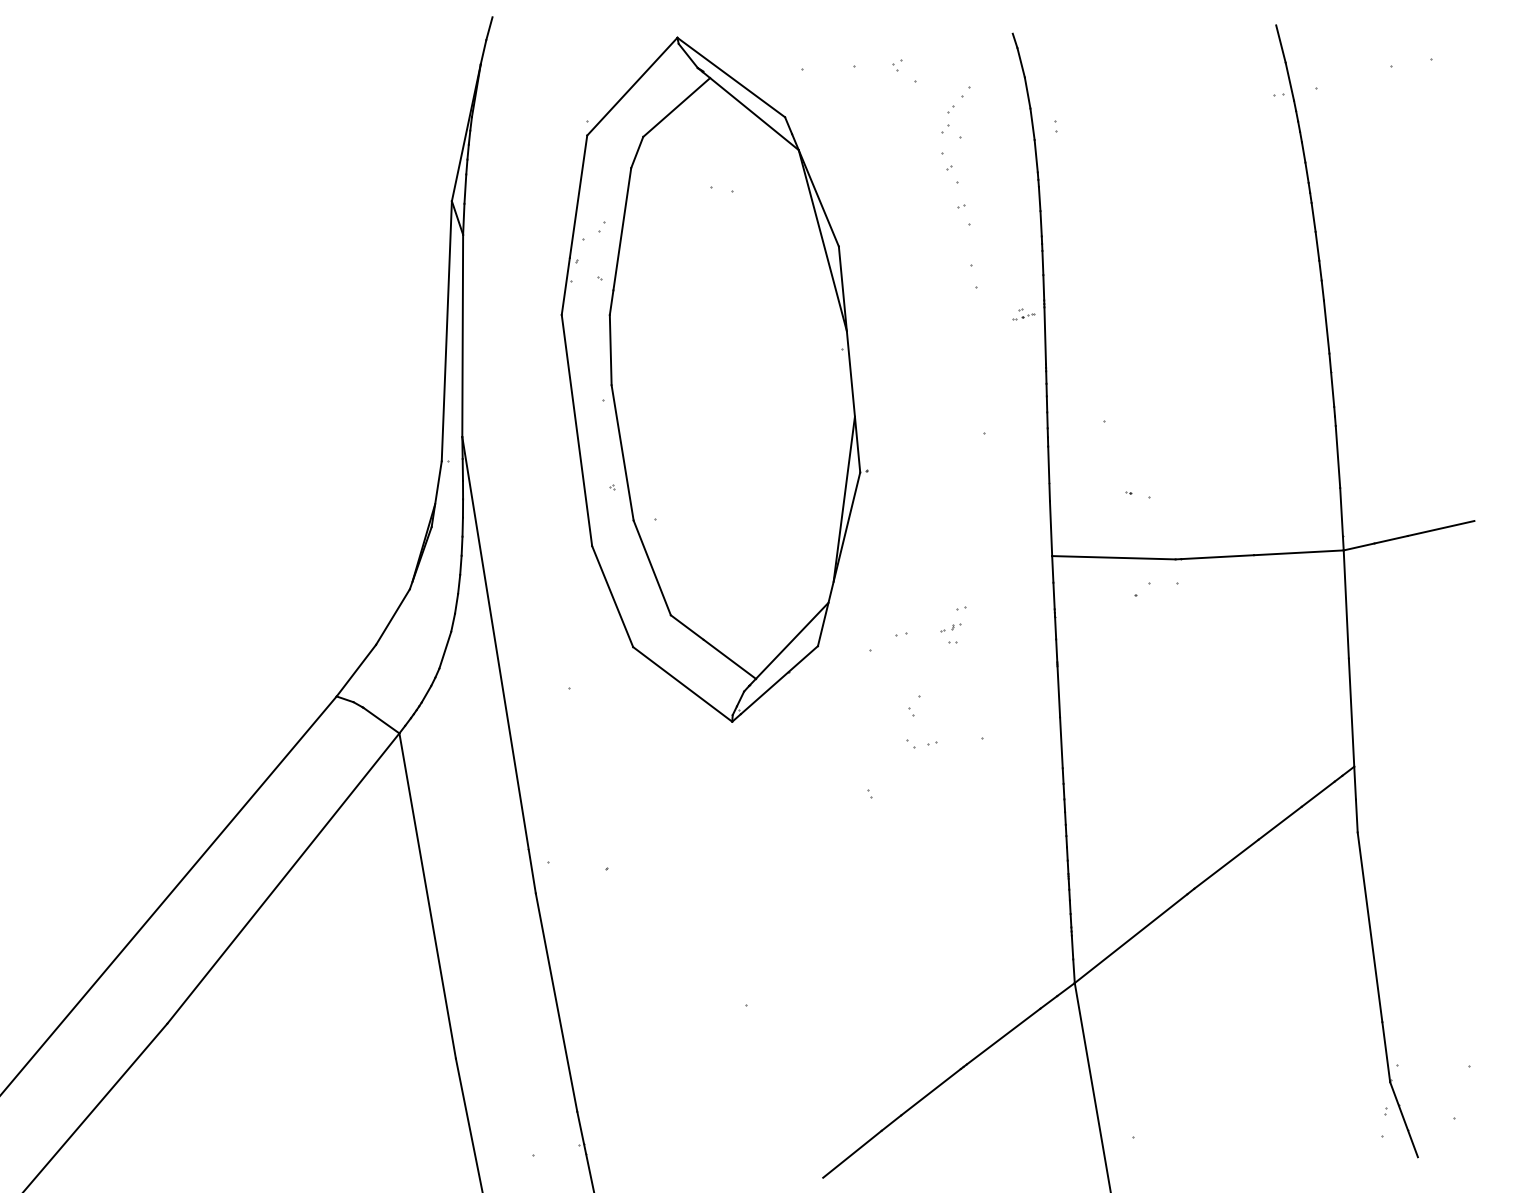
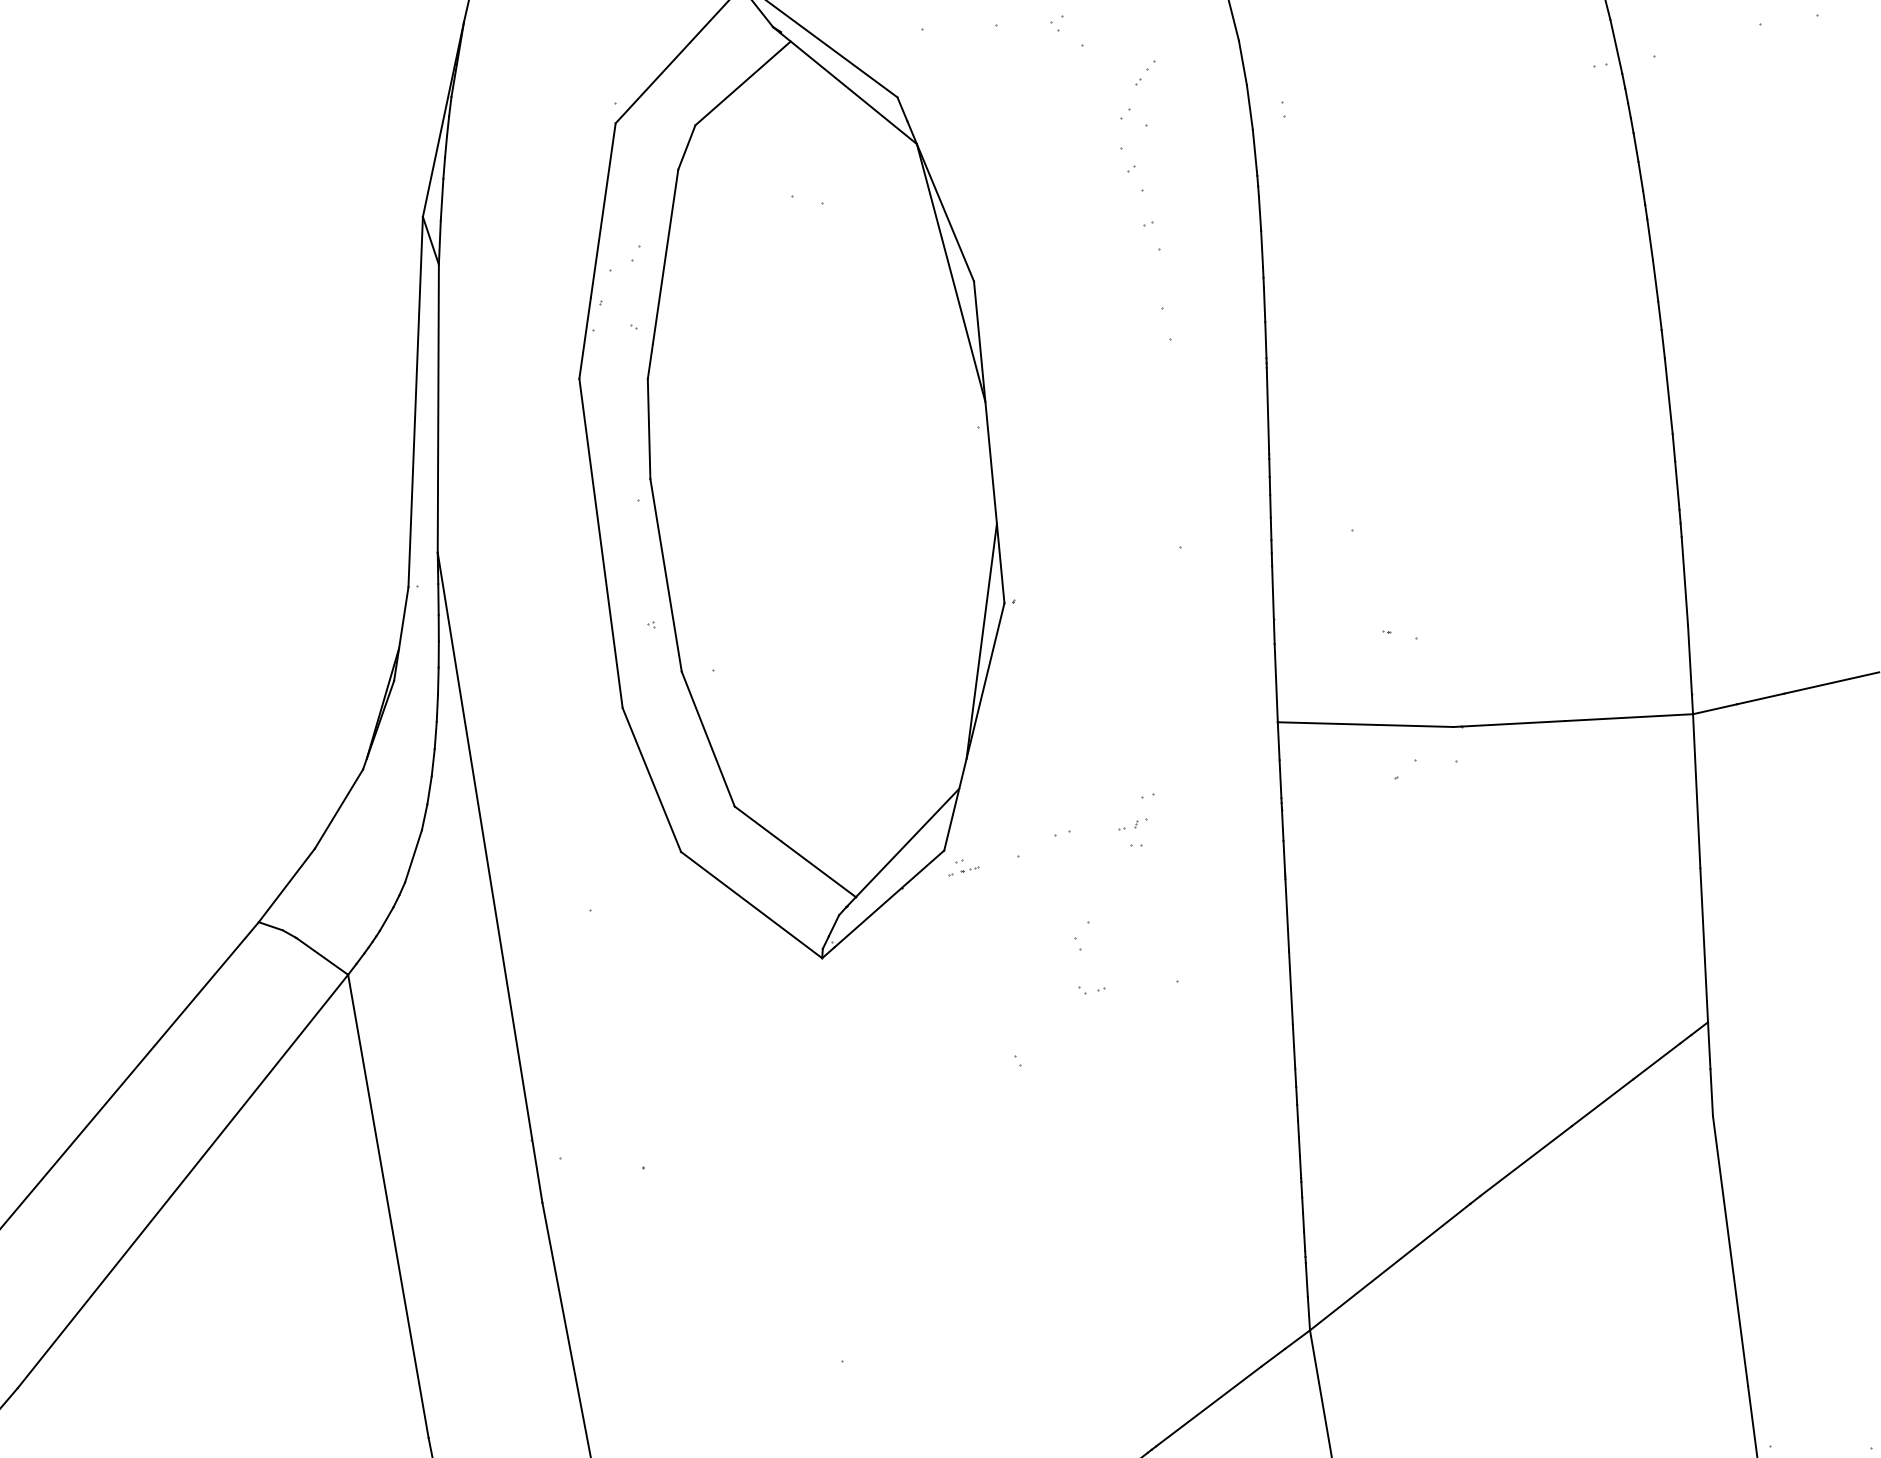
part: (958, 100) -> (1144, 73), size x0.62
part: (1023, 314) -> (963, 868), moved
part: (921, 744) -> (1091, 990), size x0.62

